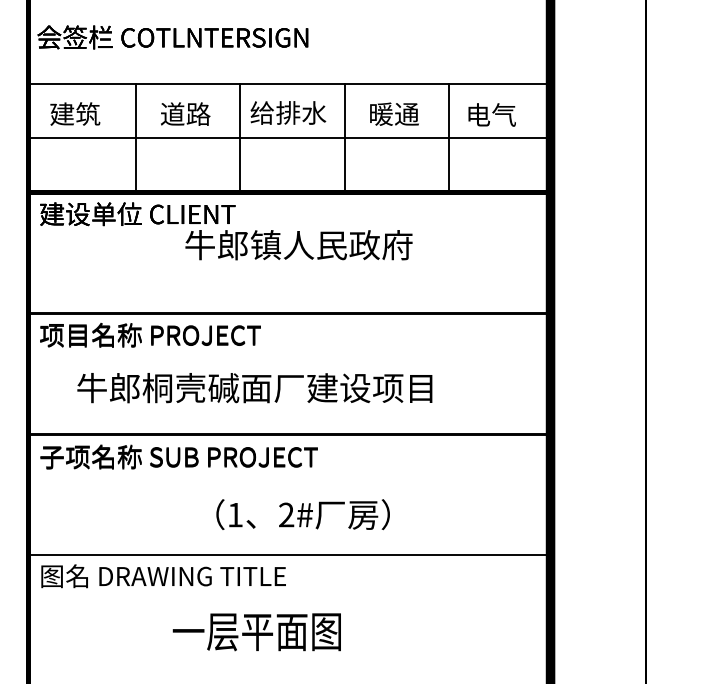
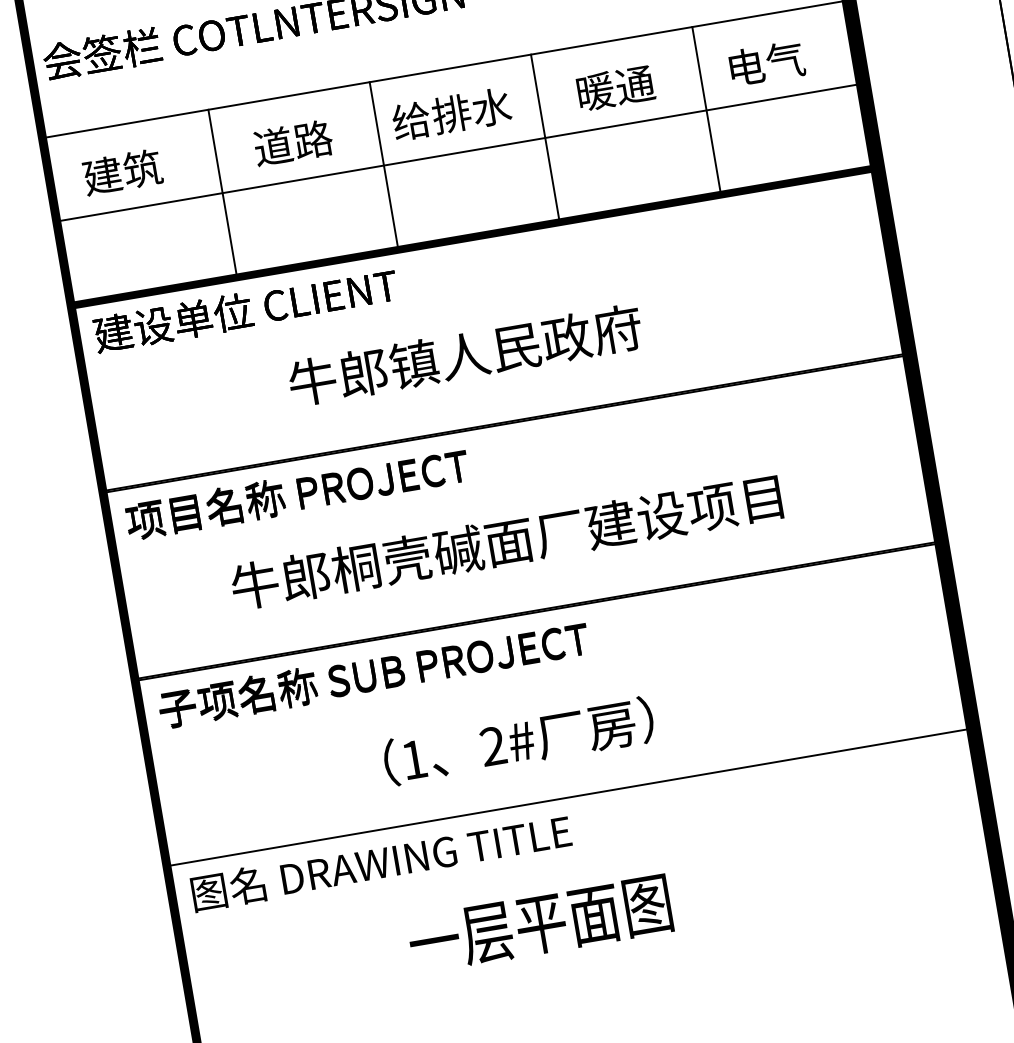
text: (298, 245) -> (464, 356), moved
text: (254, 388) -> (506, 542), moved
text: (302, 514) -> (517, 741), moved

